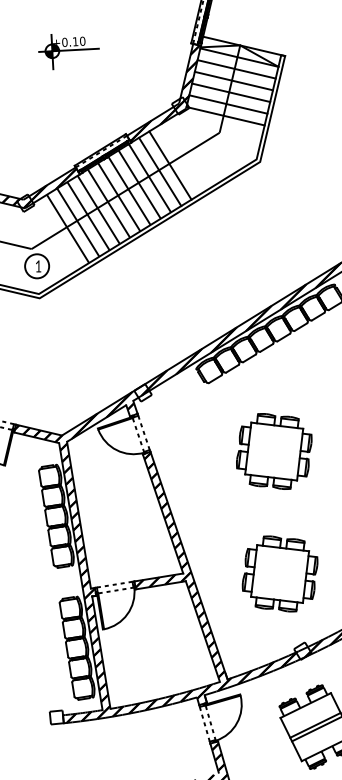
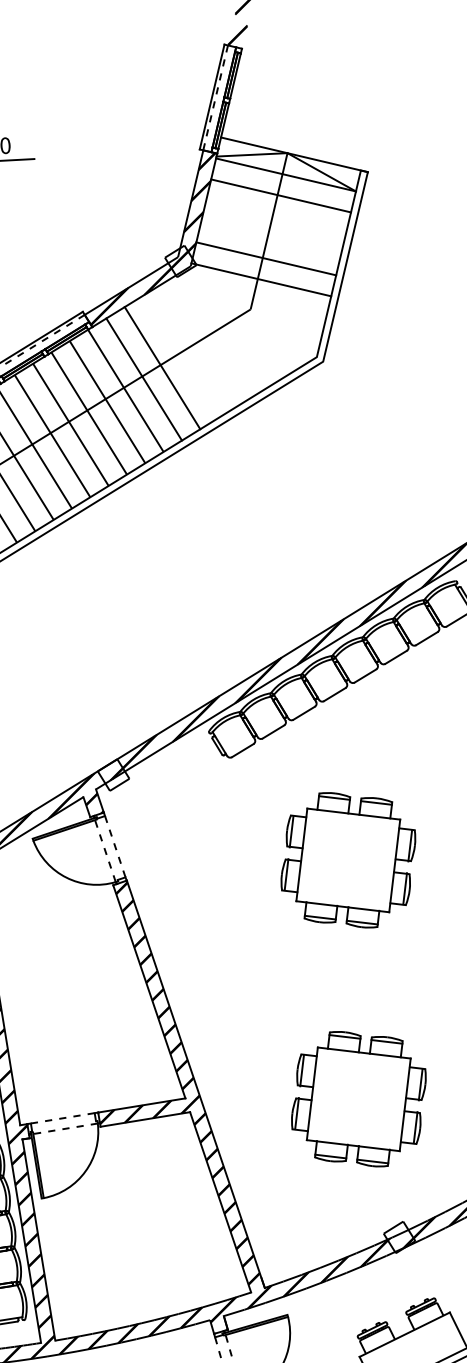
line: (233, 80) -> (275, 215), removed
line: (231, 92) -> (271, 237), removed
part: (274, 451) -> (348, 860), moved

